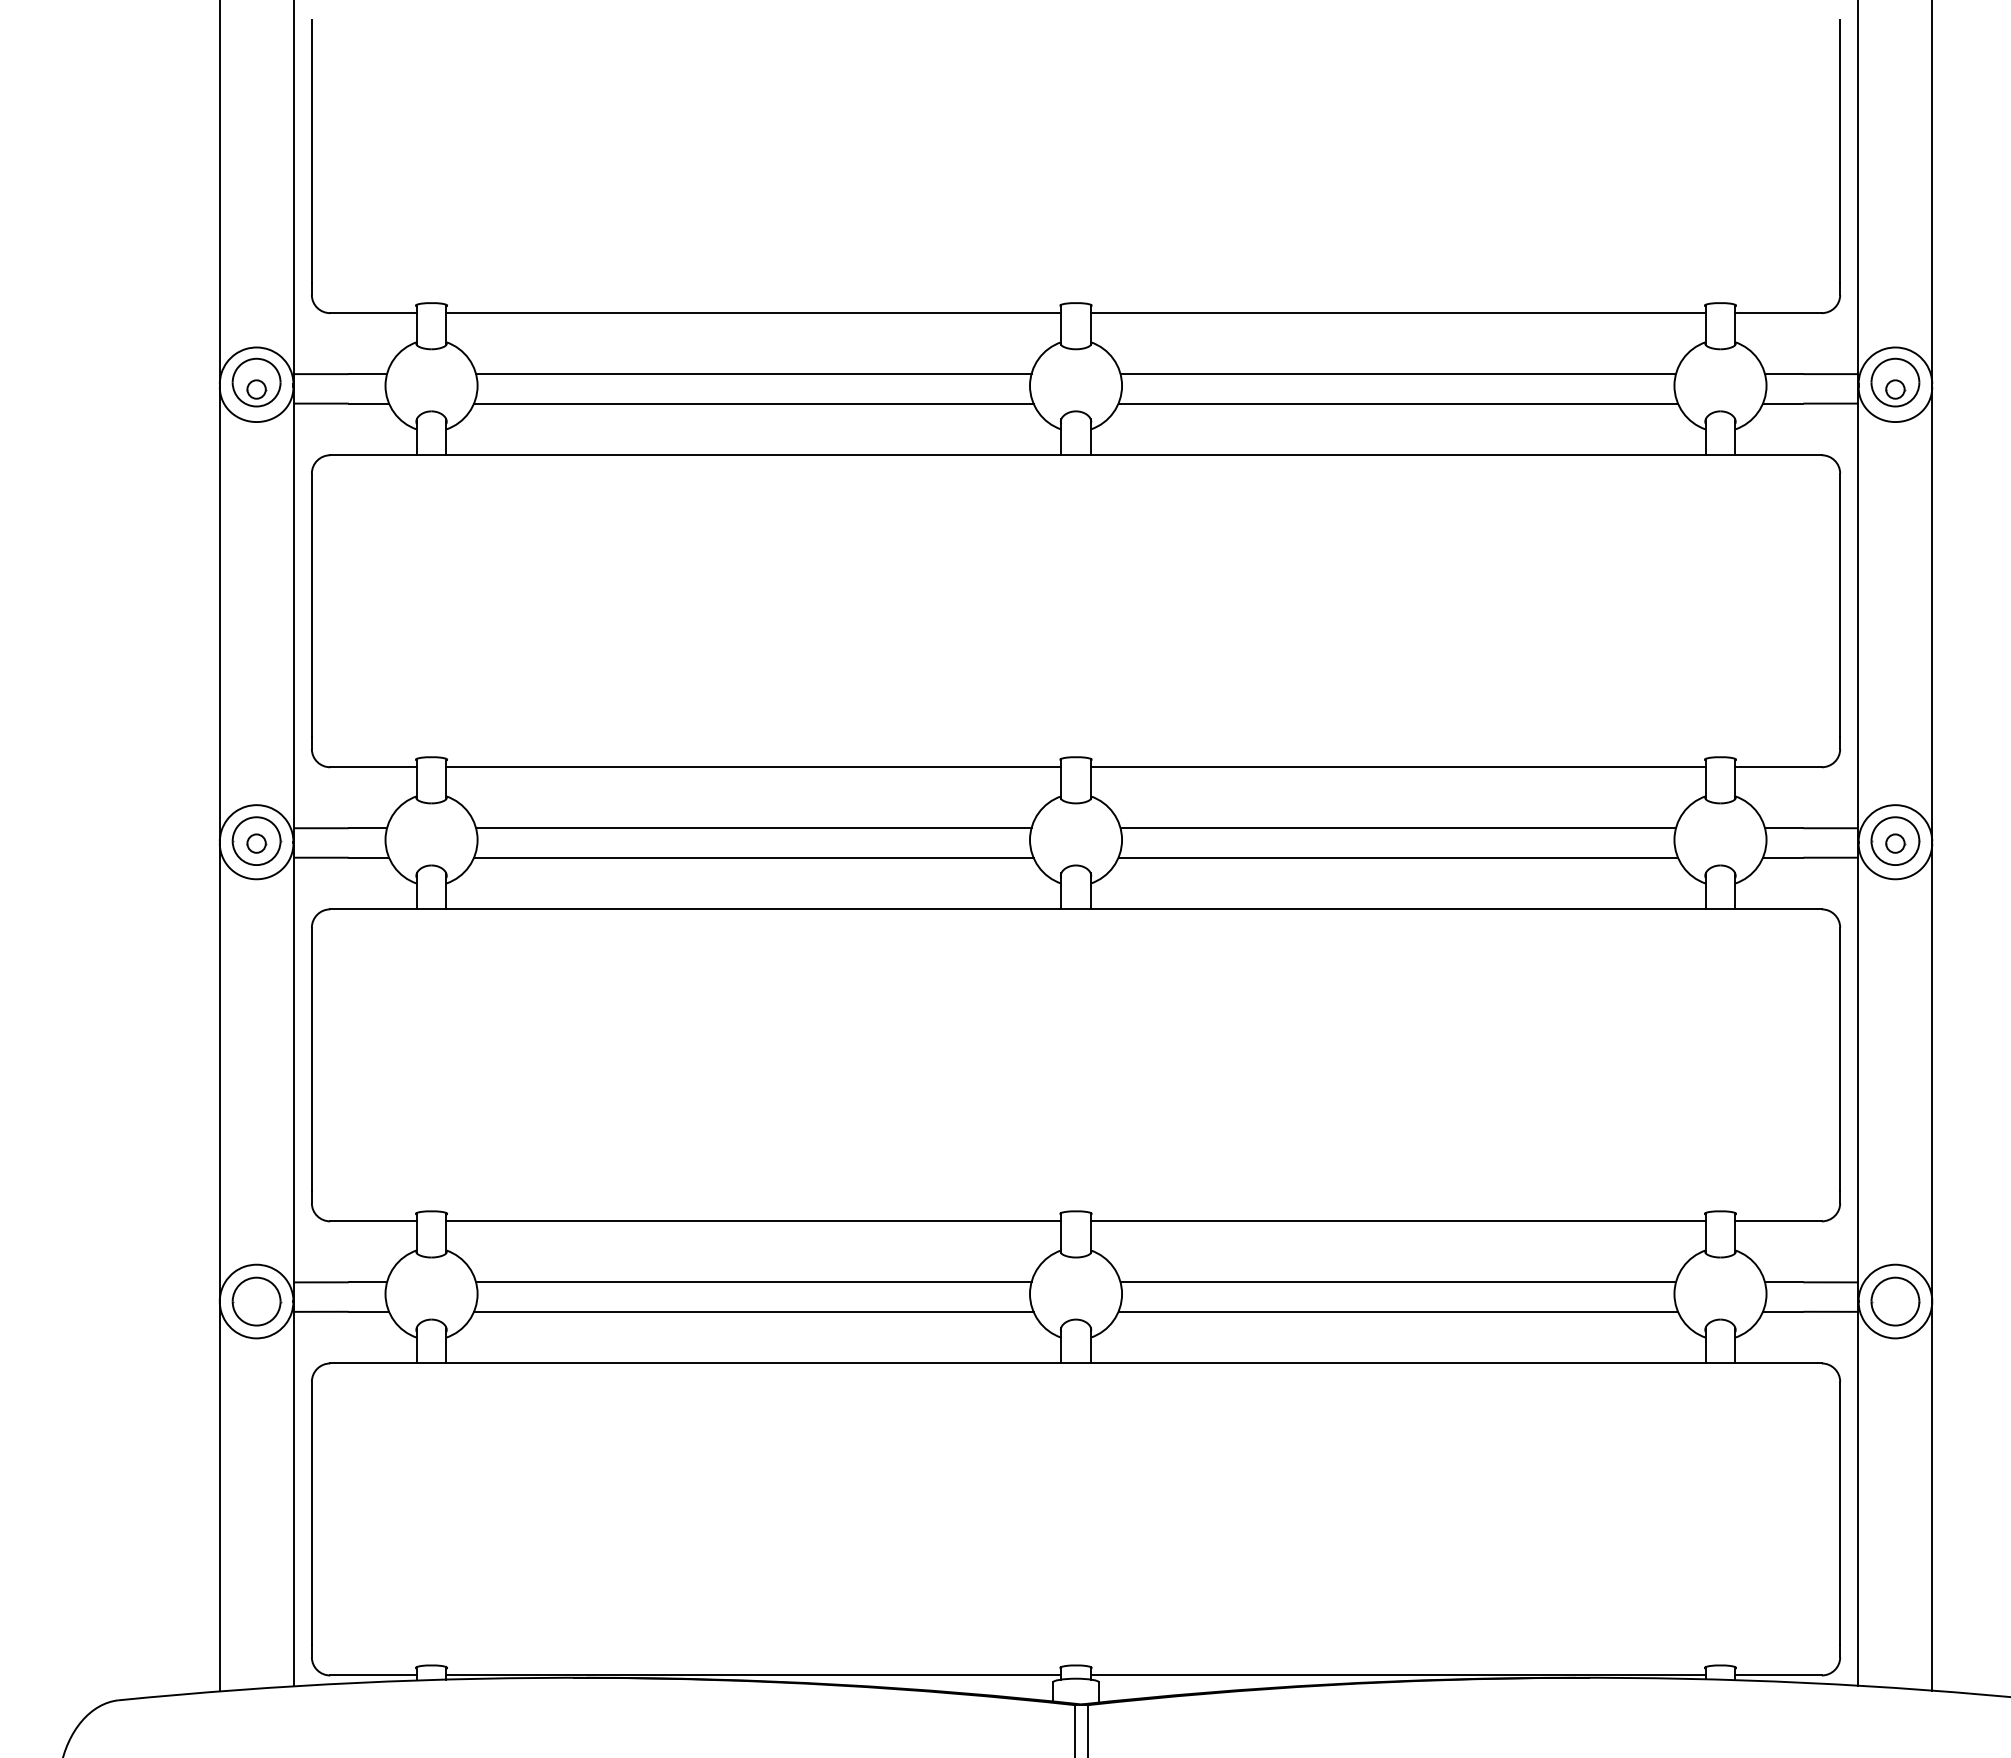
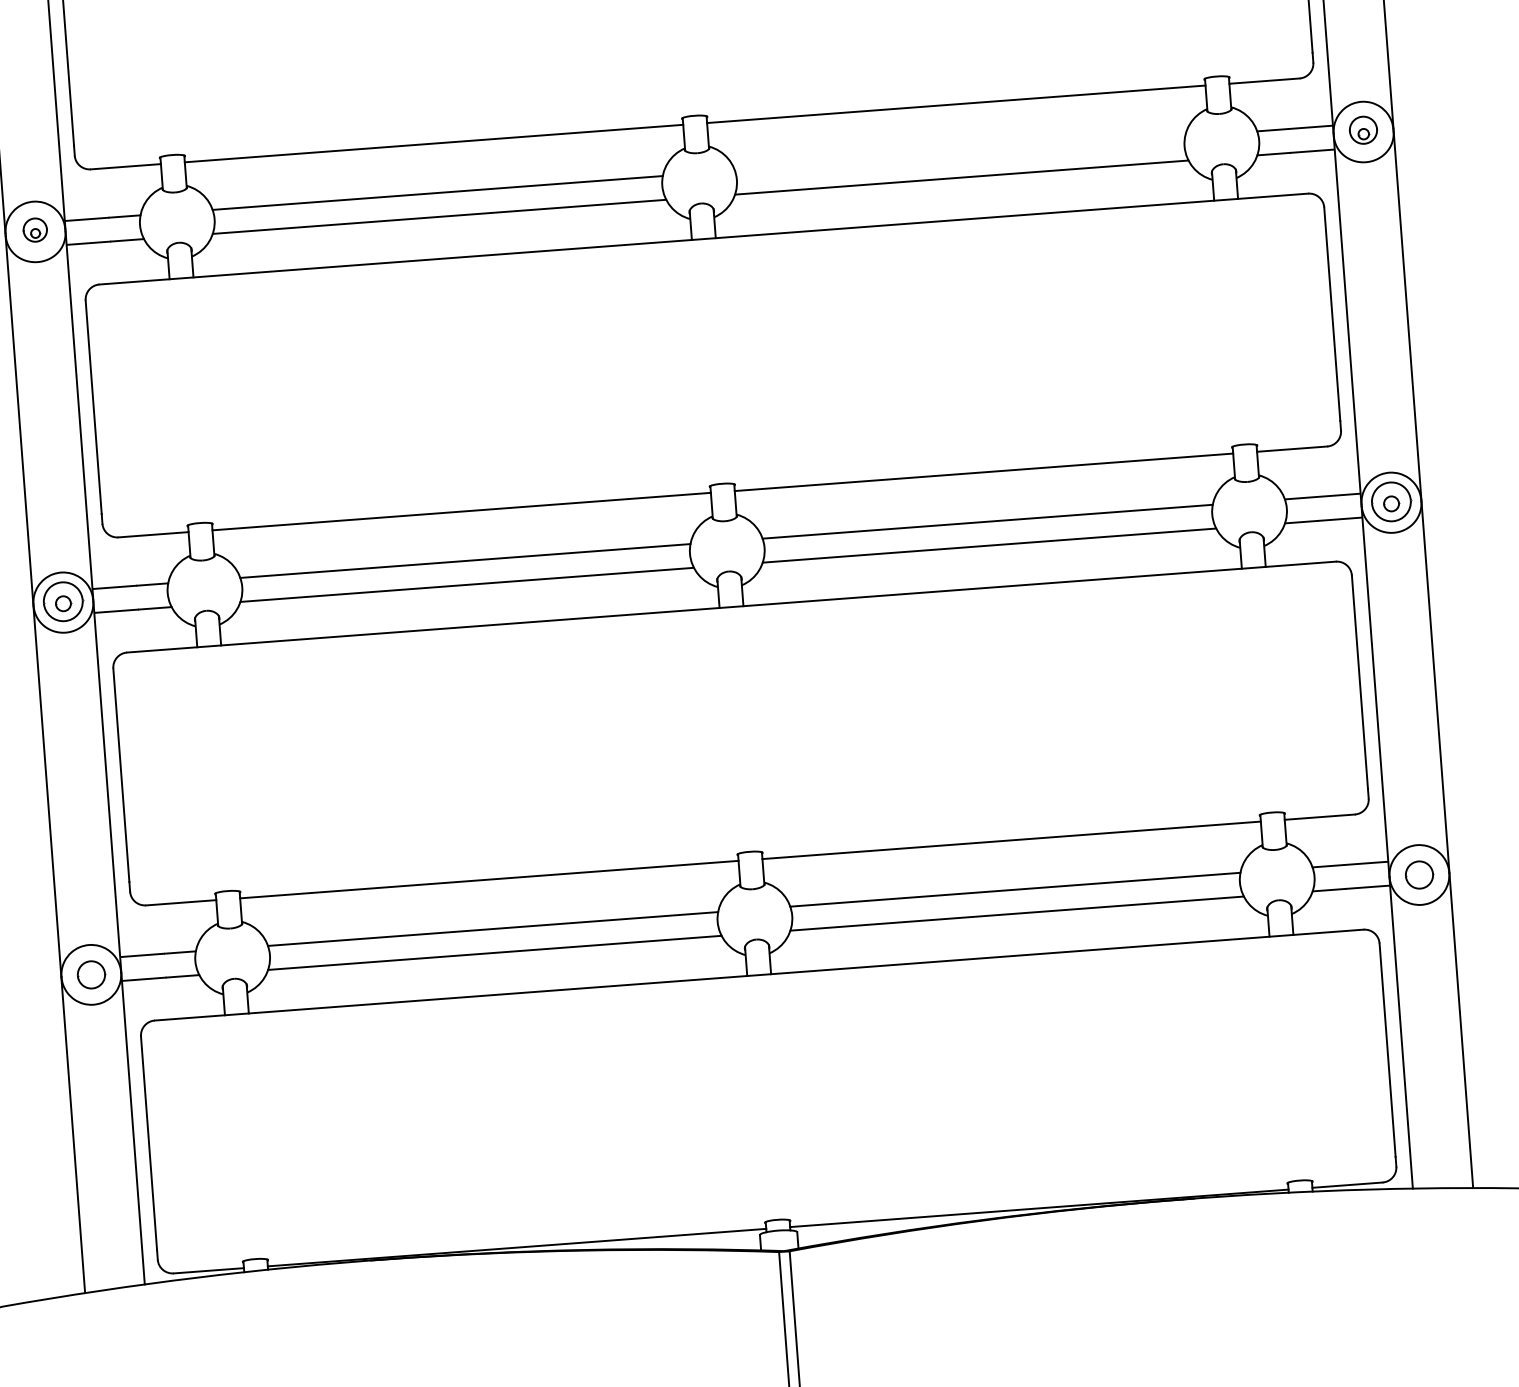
line: (1397, 374) -> (959, 154), removed
part: (256, 382) -> (35, 230), size x0.6
part: (1895, 382) -> (1363, 130), size x0.7
part: (256, 1301) -> (91, 974), size x0.7
part: (1895, 1301) -> (1419, 874), size x0.7

